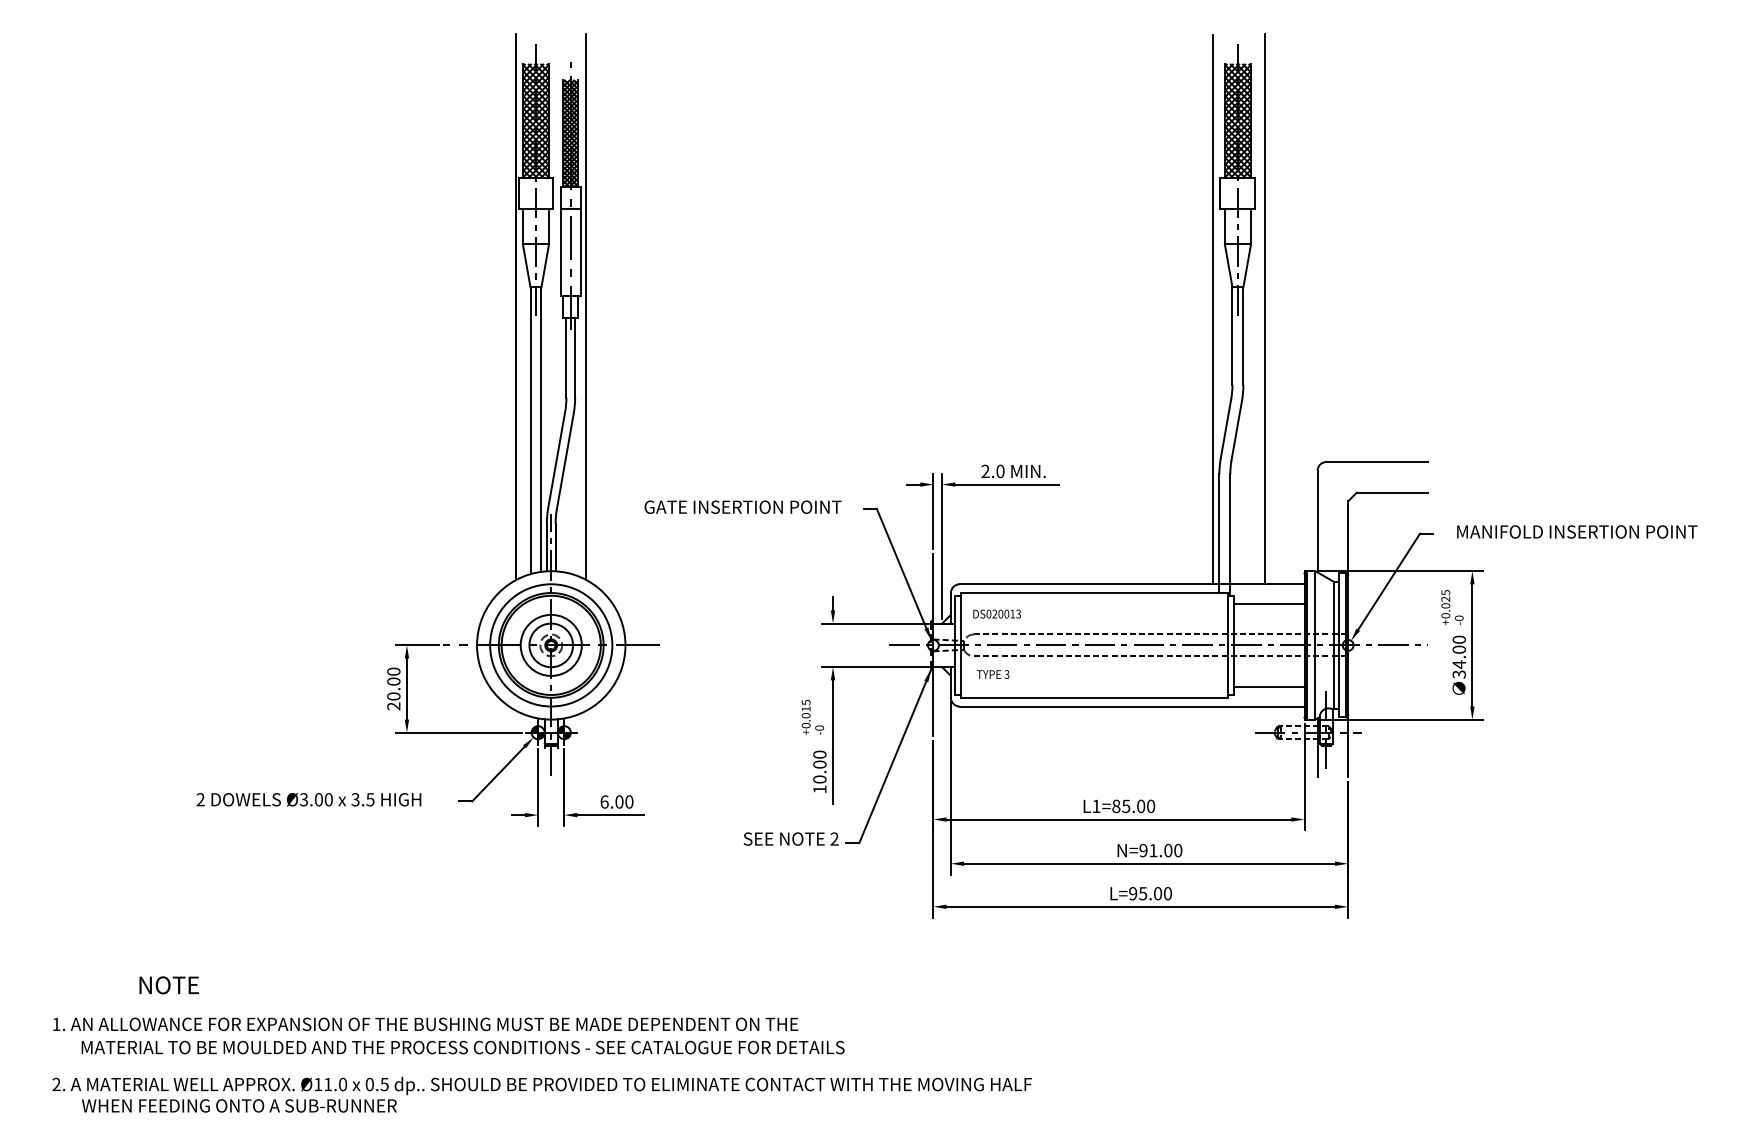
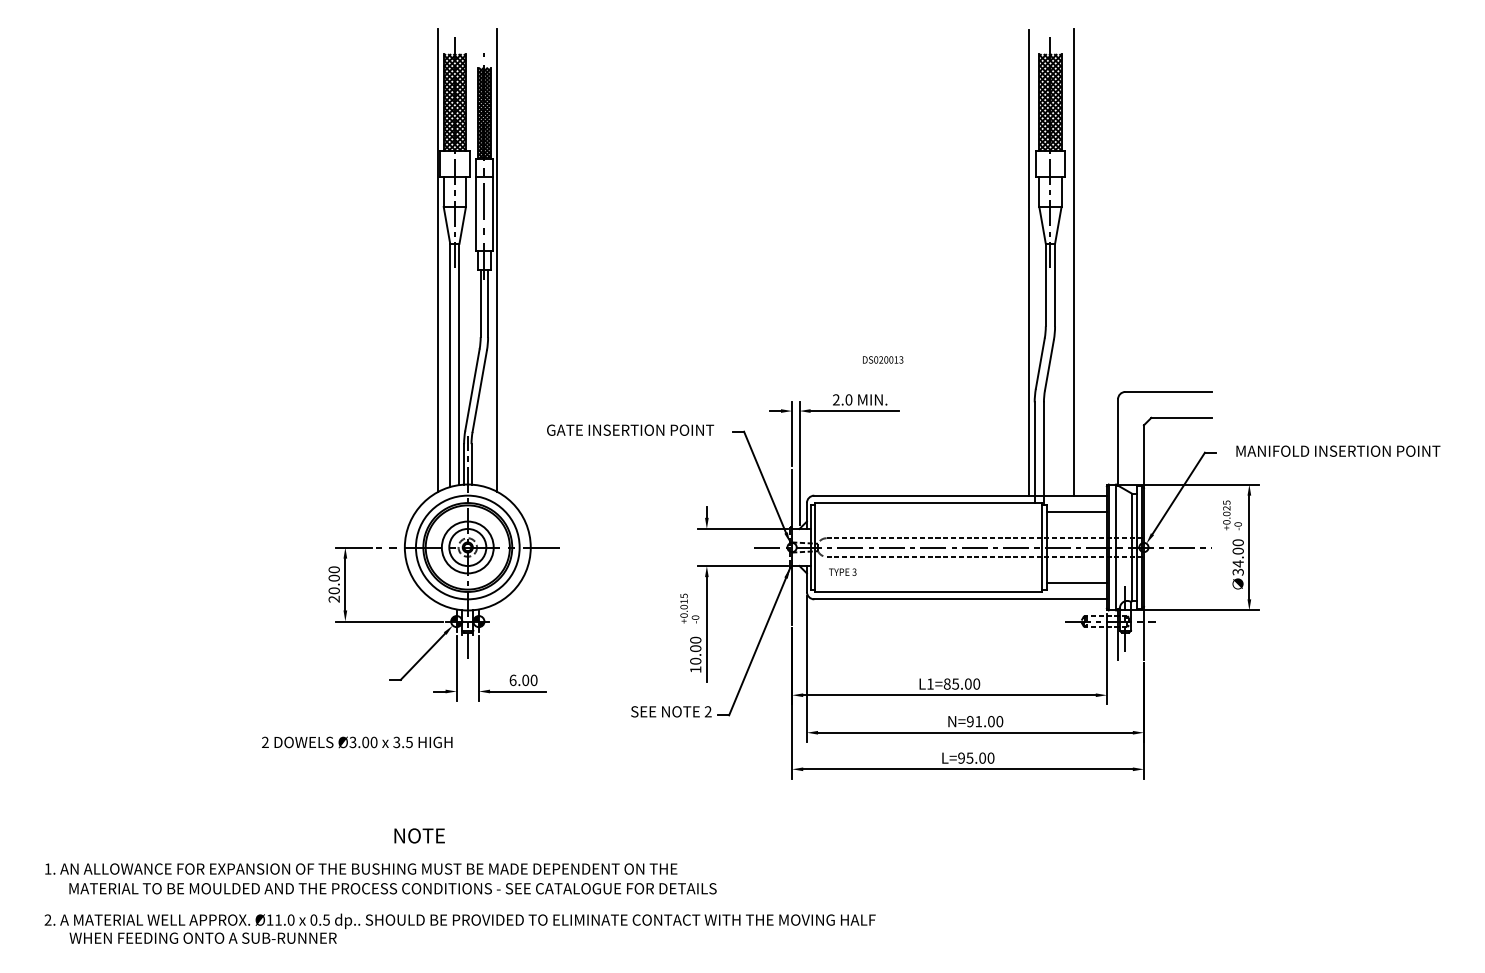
text: (997, 613) -> (883, 359), moved
text: (309, 799) -> (357, 742), moved
text: (169, 984) -> (419, 835), moved

